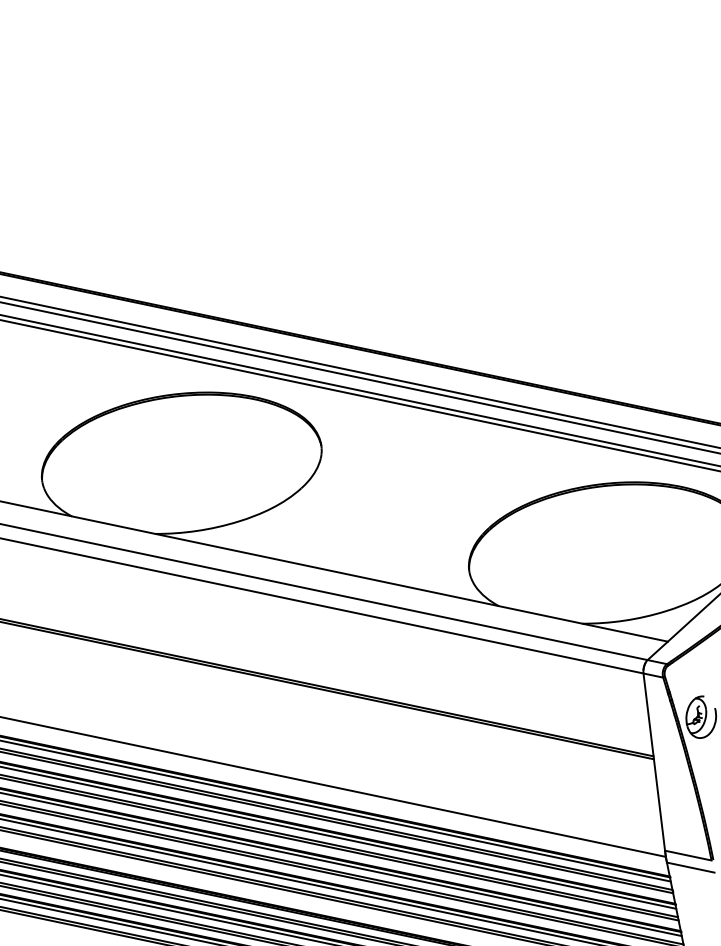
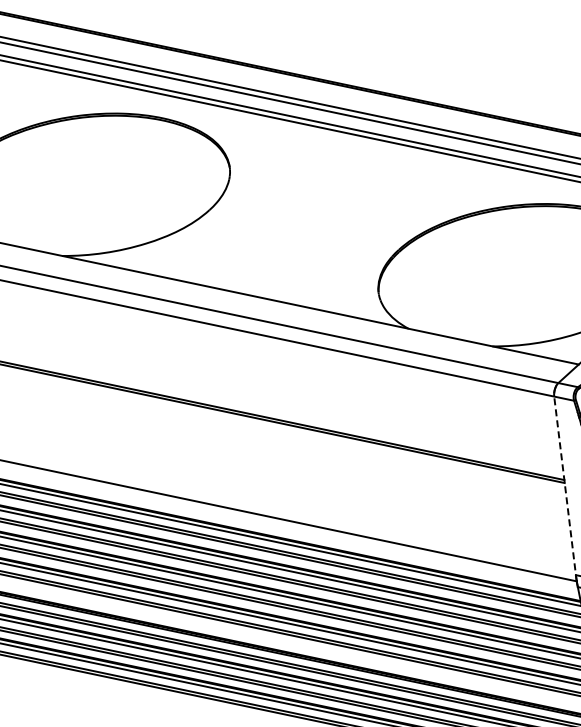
line: (654, 764) -> (565, 488), solid -> dashed

